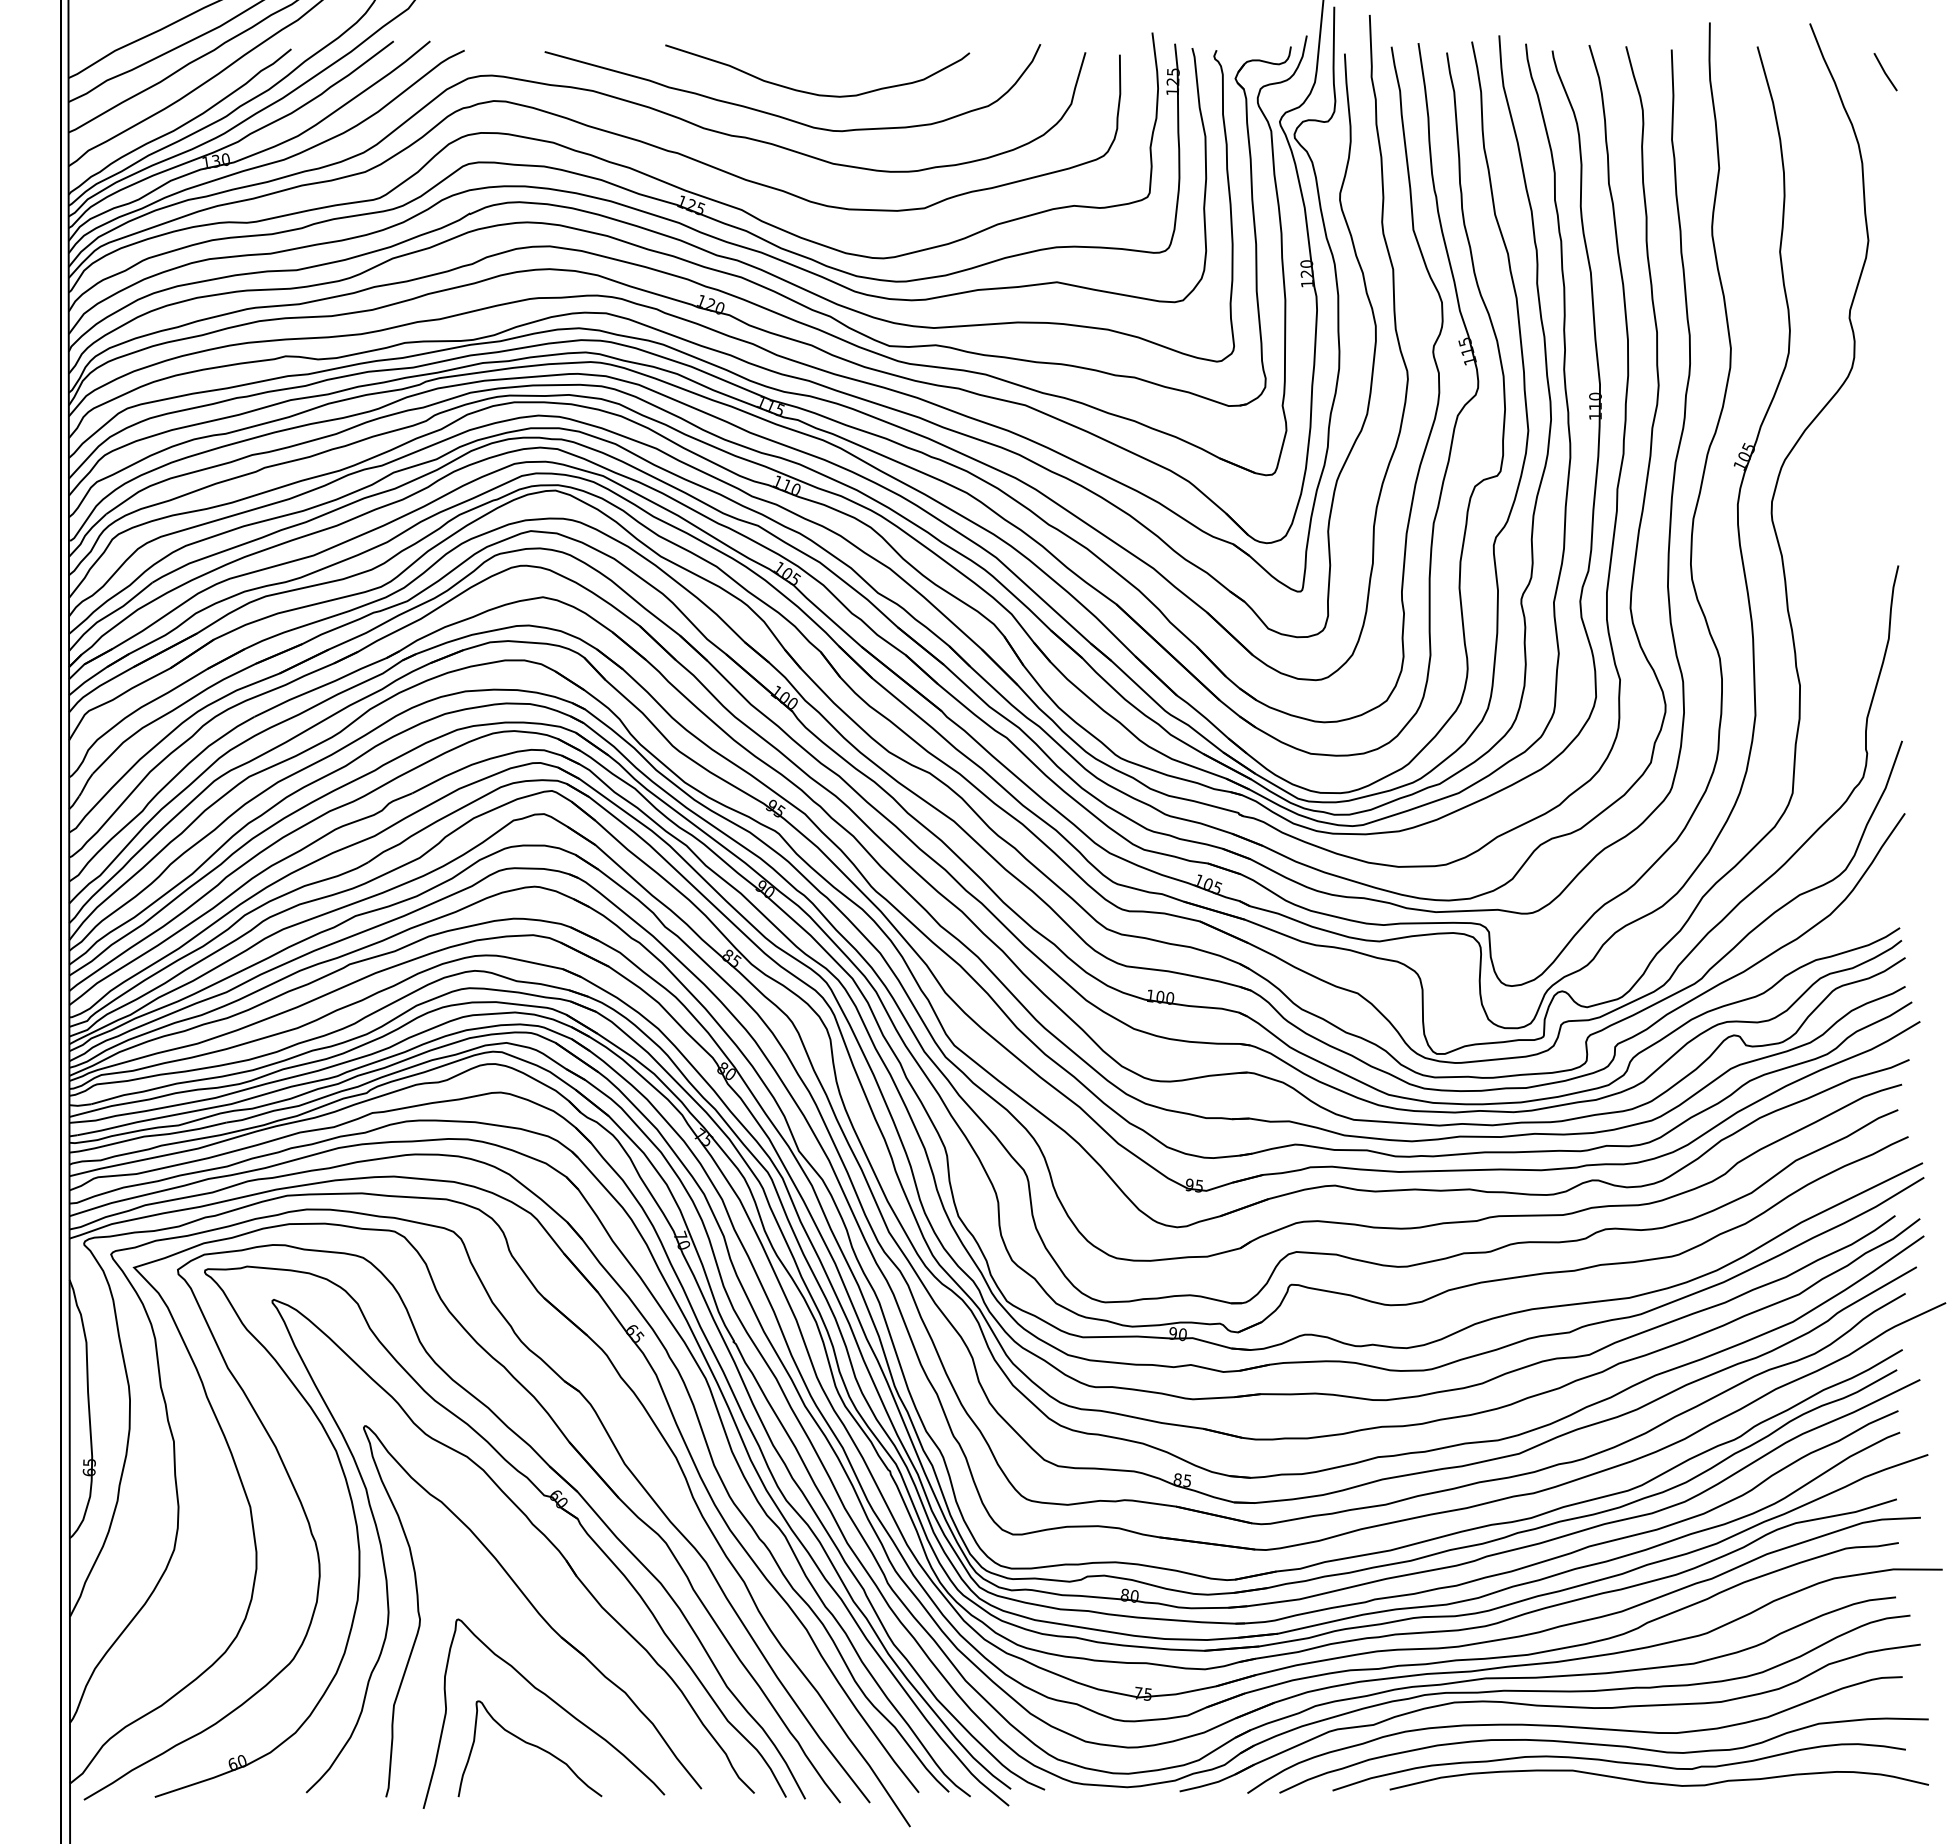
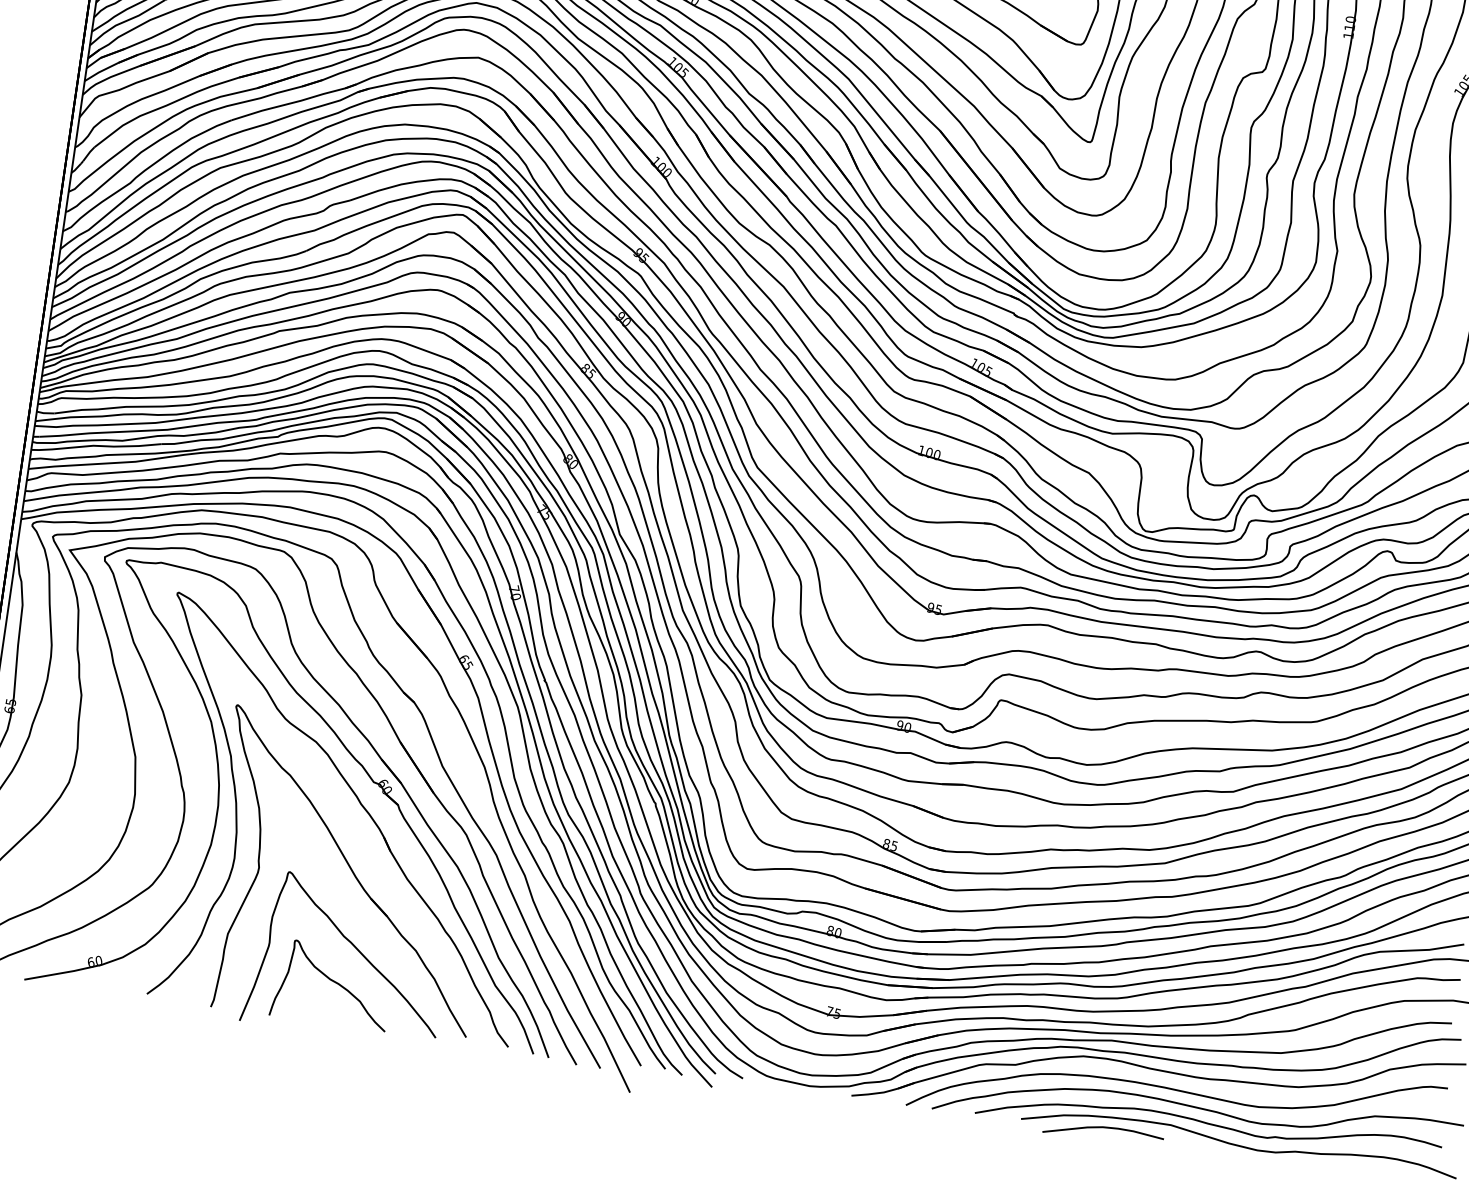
curve: (1490, 1786) -> (1102, 1128), added

